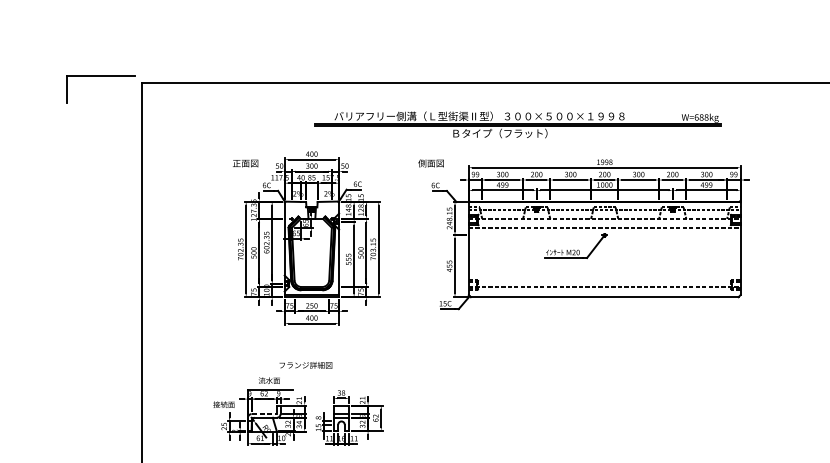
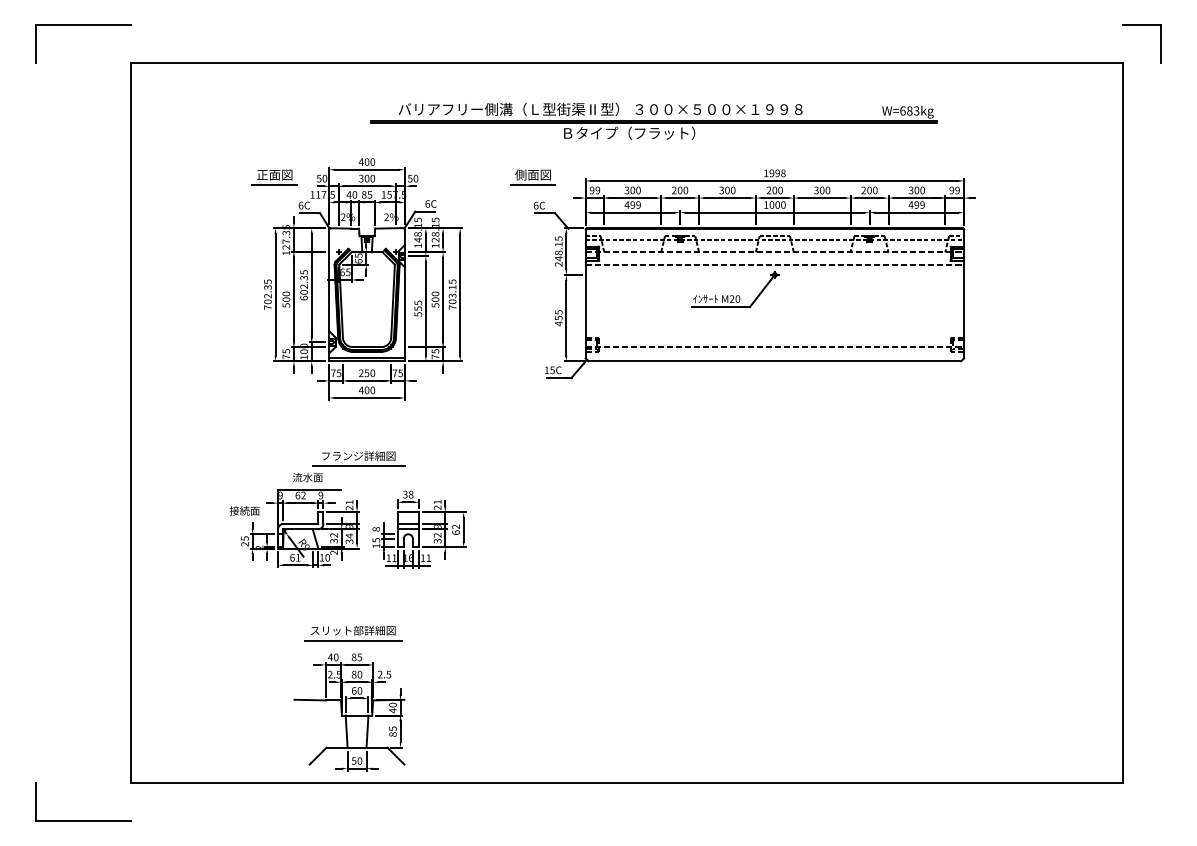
part: (101, 76) -> (83, 25), moved
text: (706, 117) -> (916, 110), W=688kg -> W=683kg
line: (245, 170) -> (274, 184), added
line: (430, 170) -> (532, 184), added
line: (306, 372) -> (359, 465), added
line: (264, 414) -> (300, 524), dashed -> solid

